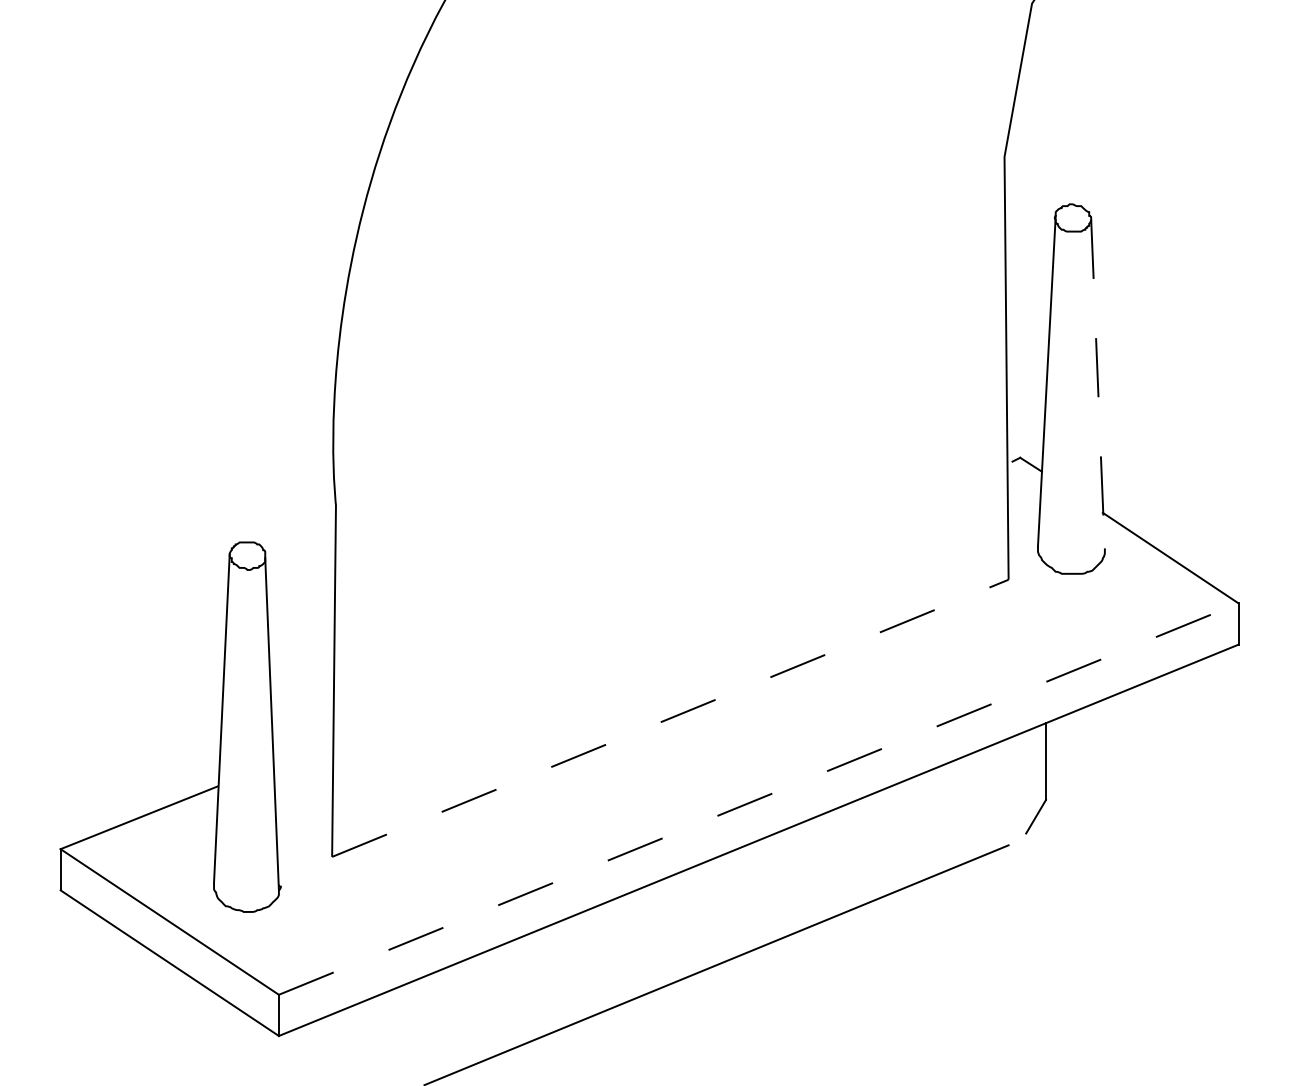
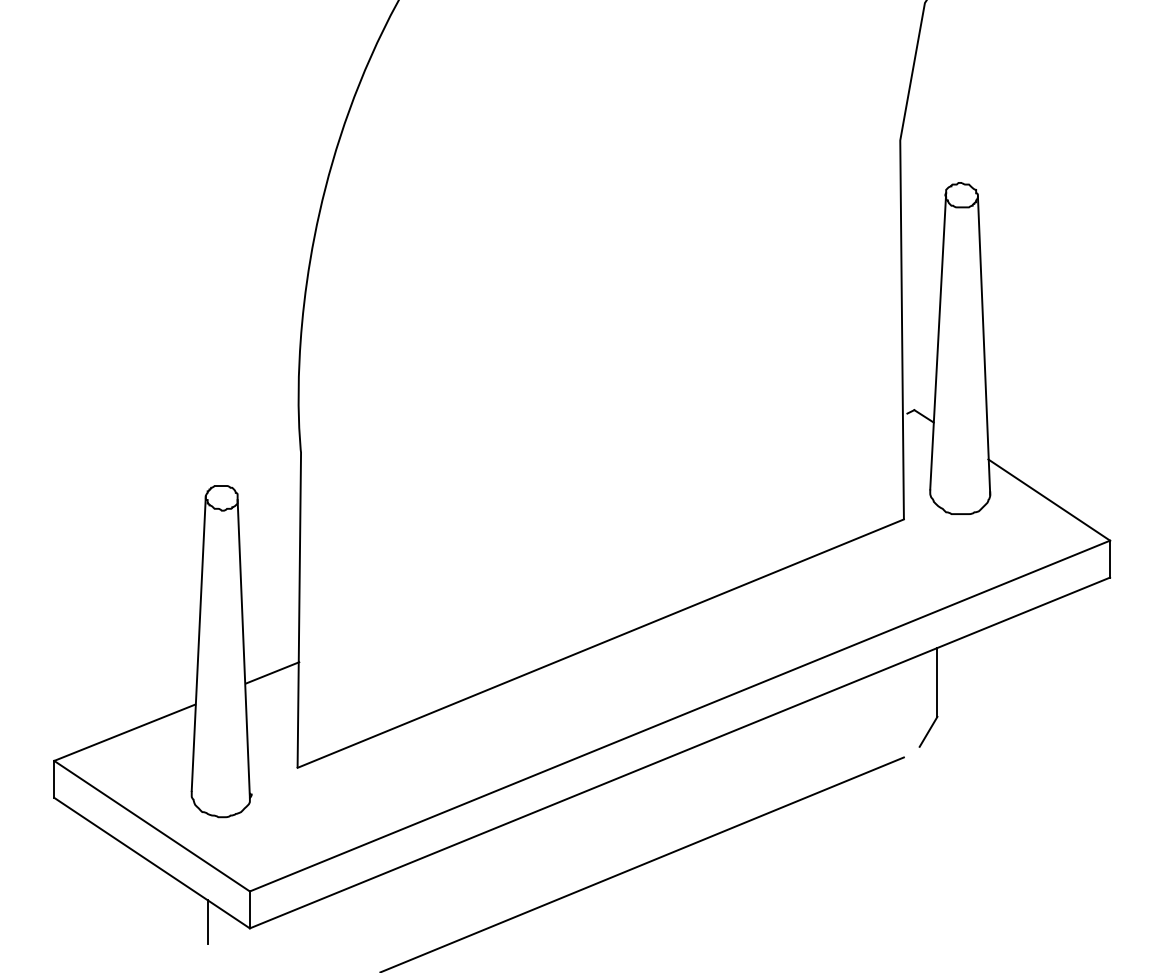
line: (1098, 386) -> (984, 346), dashed -> solid
line: (670, 718) -> (600, 643), dashed -> solid
line: (304, 750) -> (272, 672), added
line: (759, 798) -> (680, 715), dashed -> solid
line: (231, 1028) -> (207, 921), added

